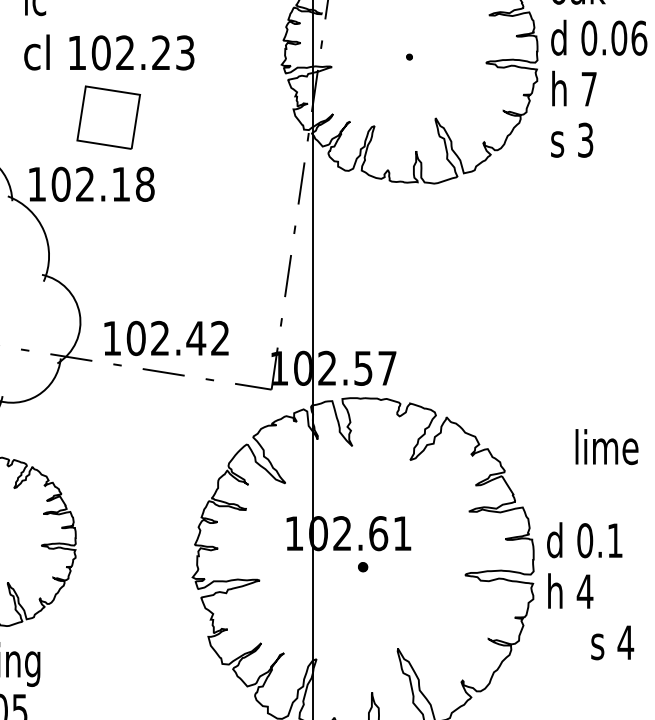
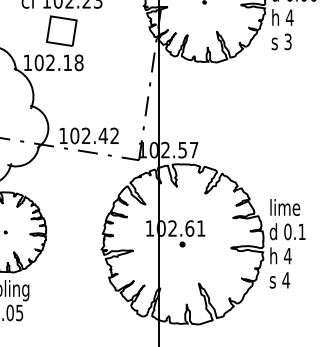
text: (588, 88) -> (289, 17), 7 -> 4
text: (607, 447) -> (285, 207), moved
text: (611, 643) -> (279, 280), moved

